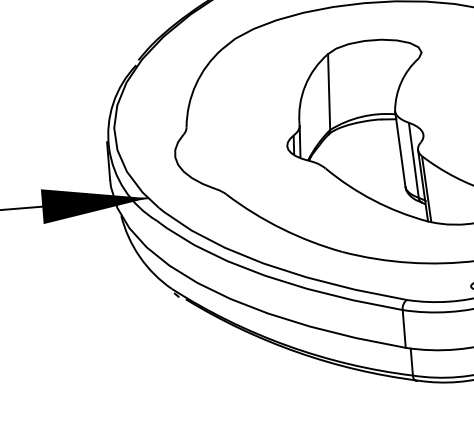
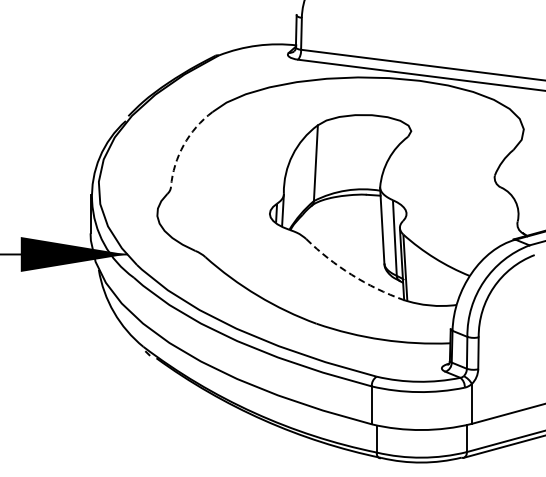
arc: (195, 85) -> (183, 145), solid -> dashed
arc: (373, 200) -> (351, 274), solid -> dashed

